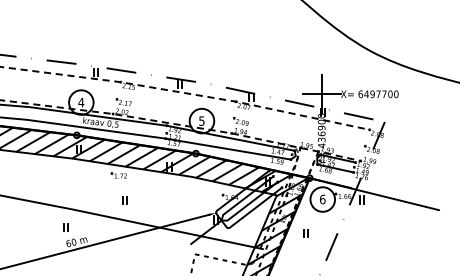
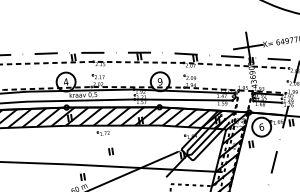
text: (201, 120) -> (159, 81), 5 -> 9
part: (65, 227) -> (82, 177), moved
part: (305, 233) -> (250, 144), moved

